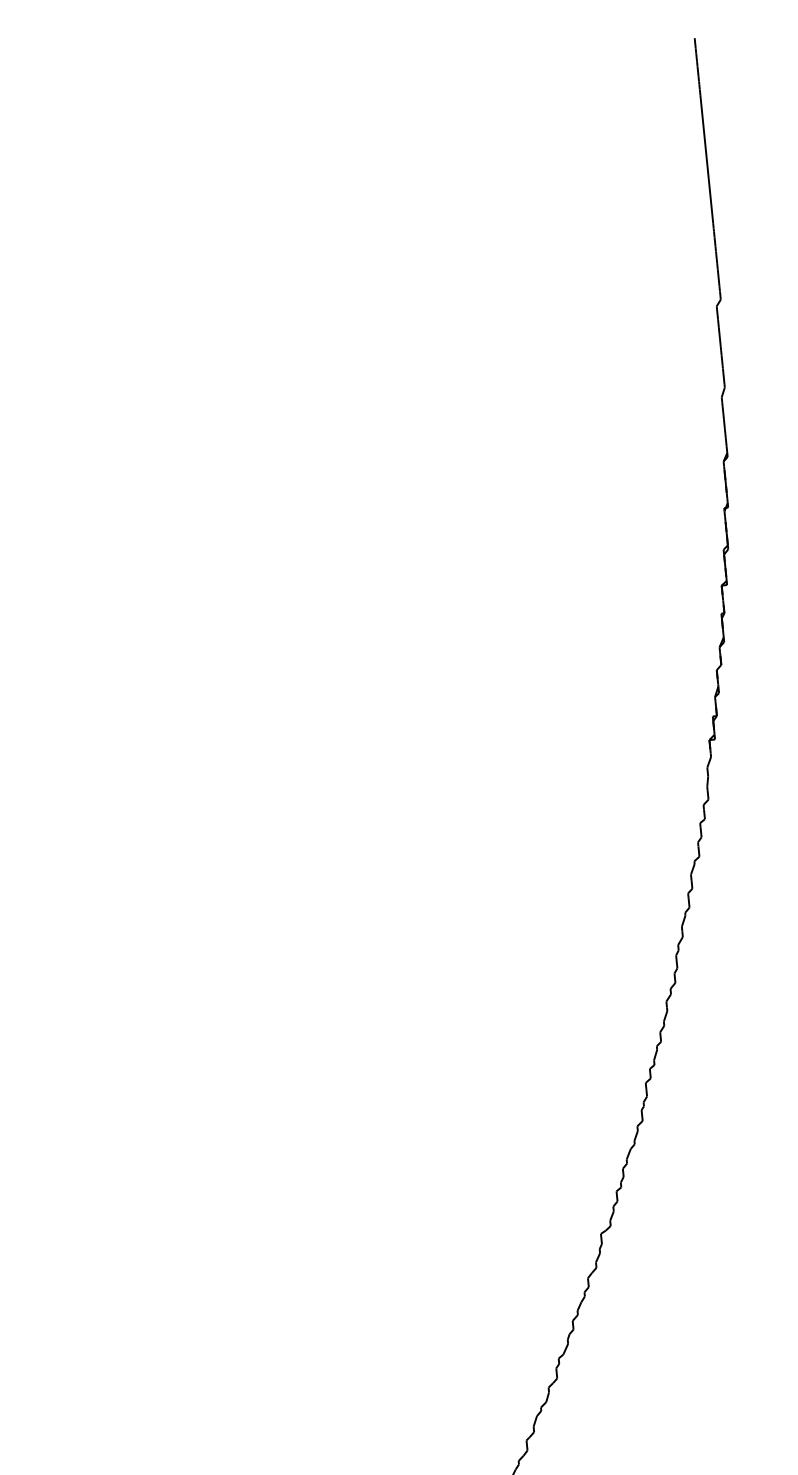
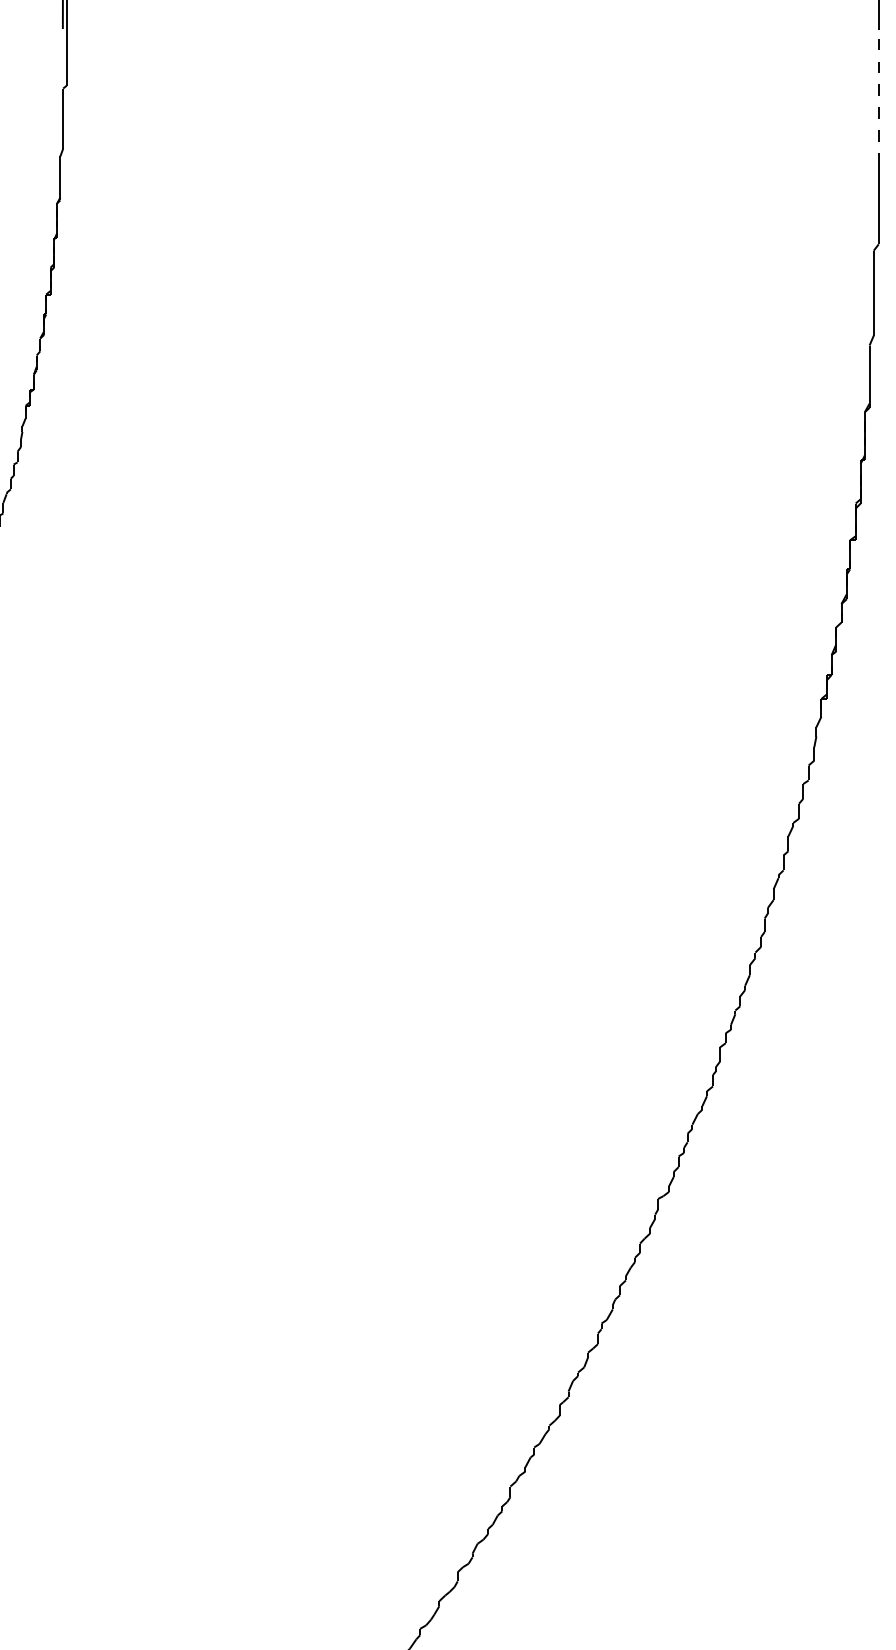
line: (706, 159) -> (878, 97), solid -> dashed

